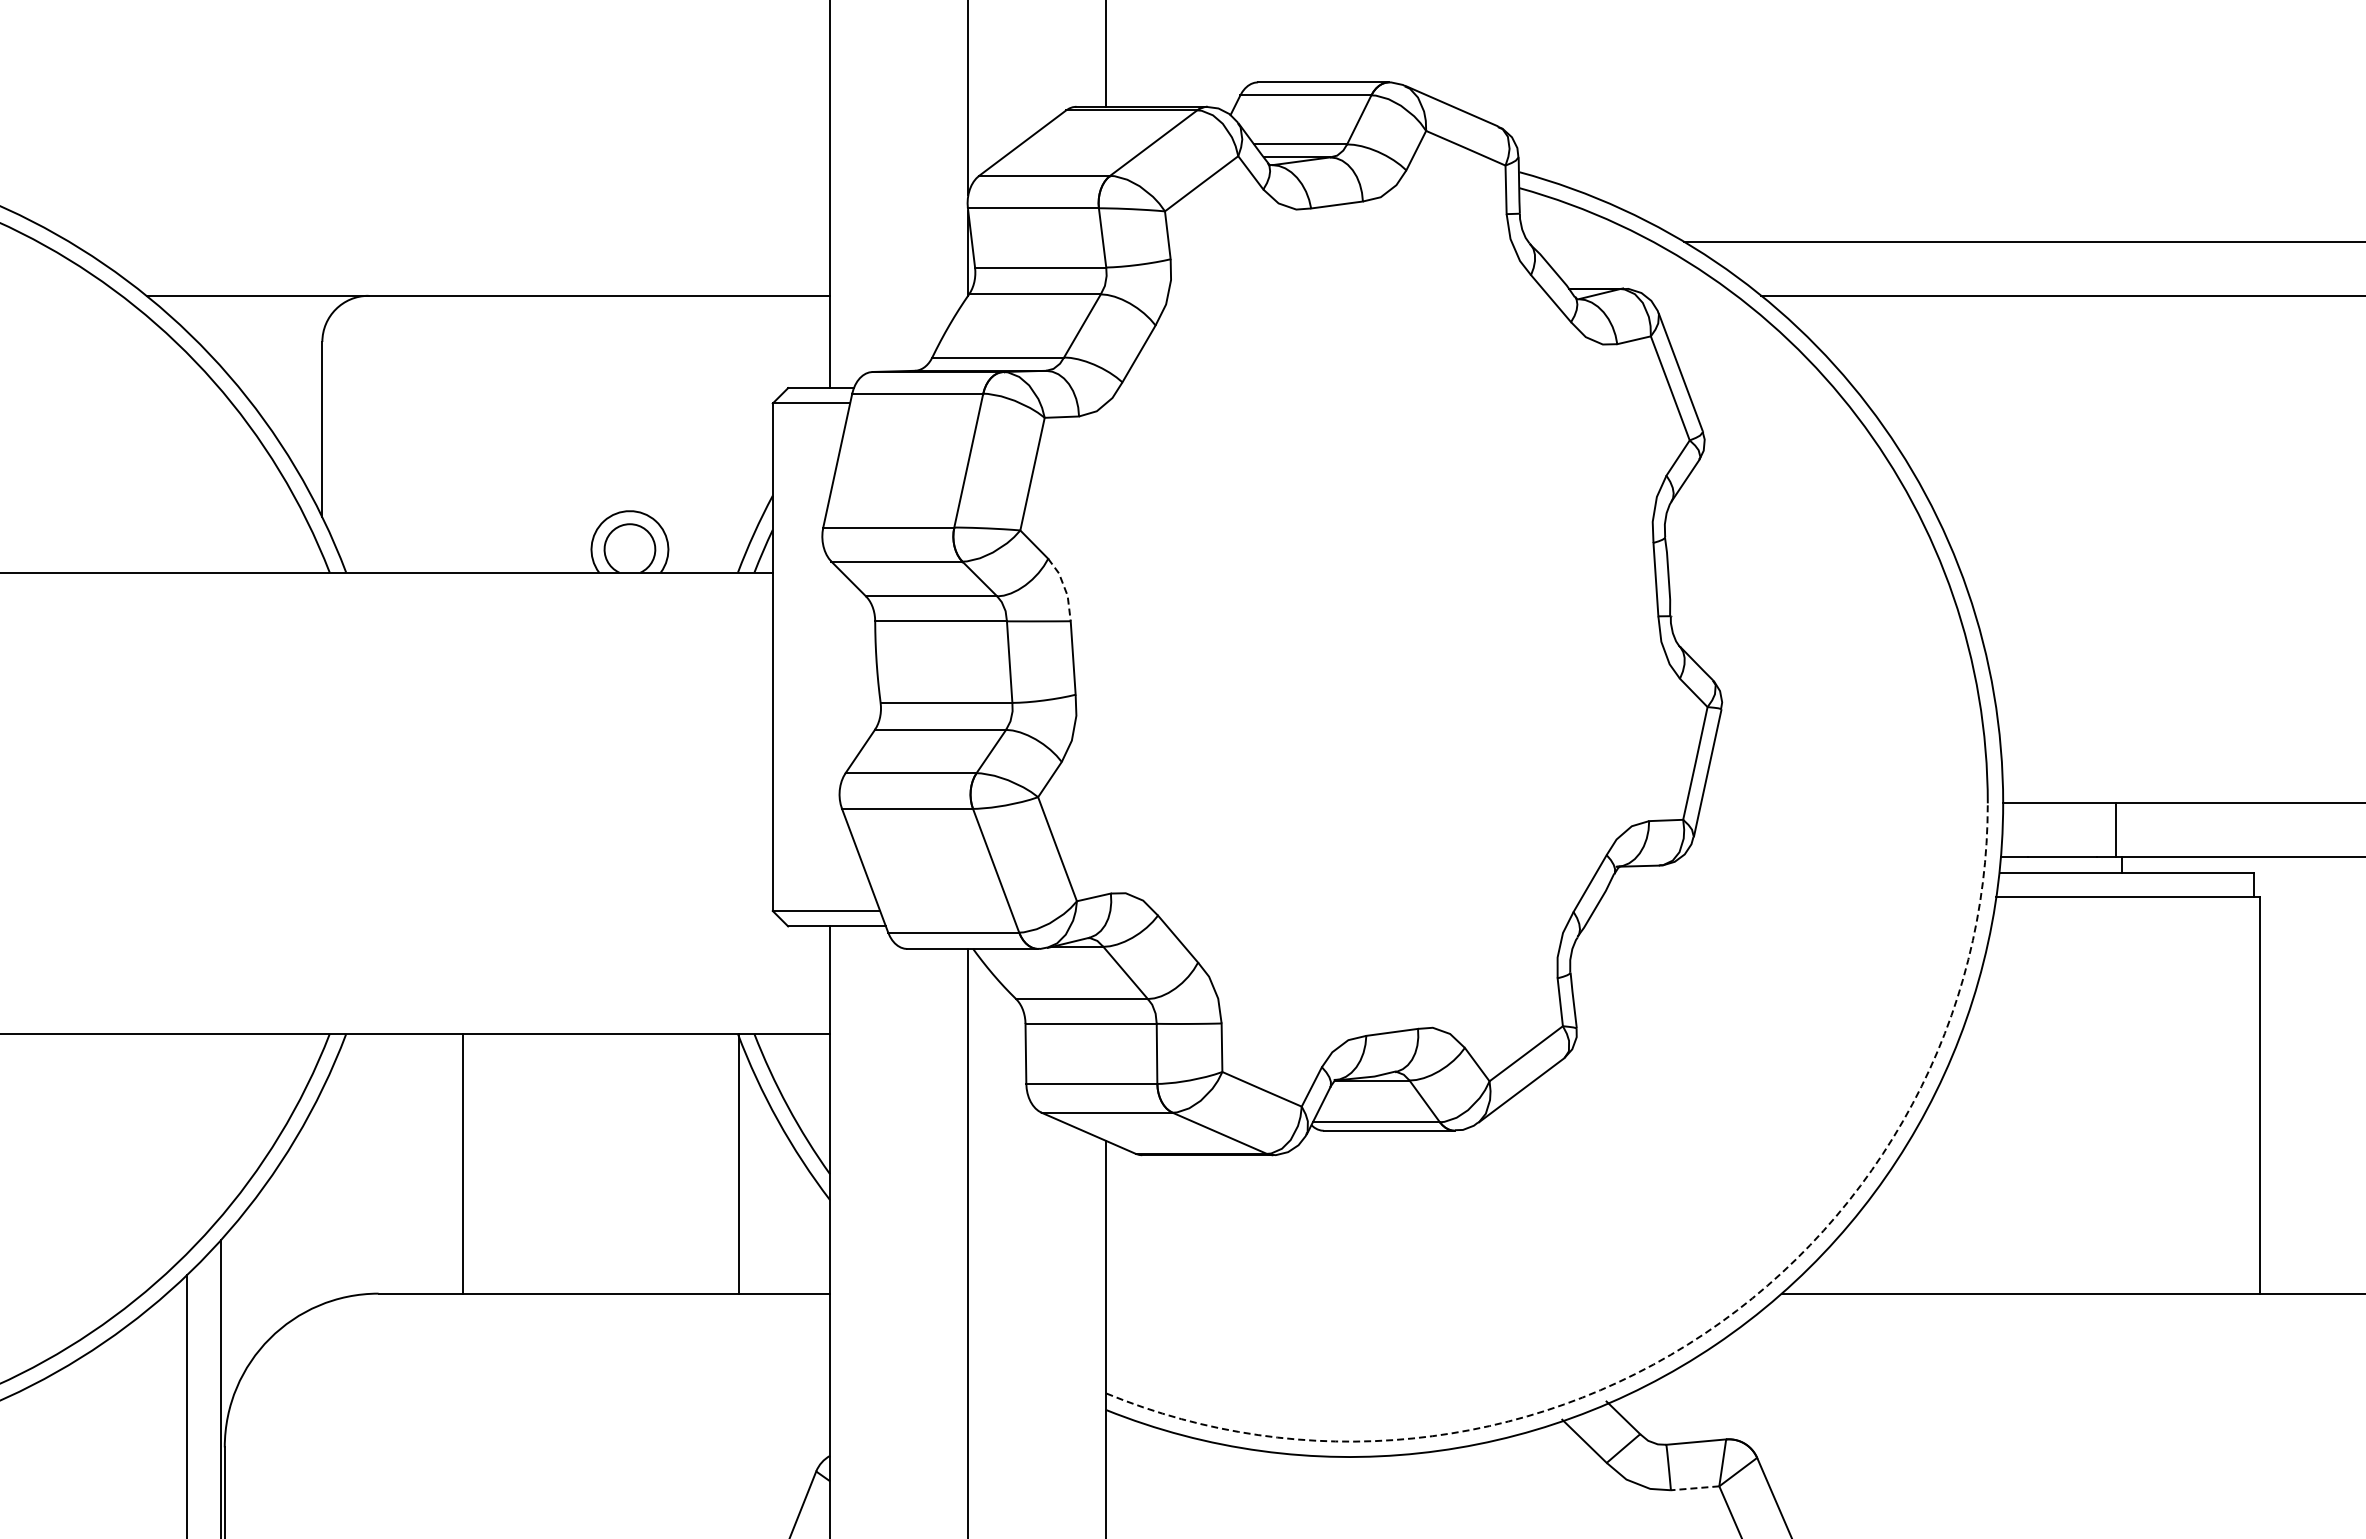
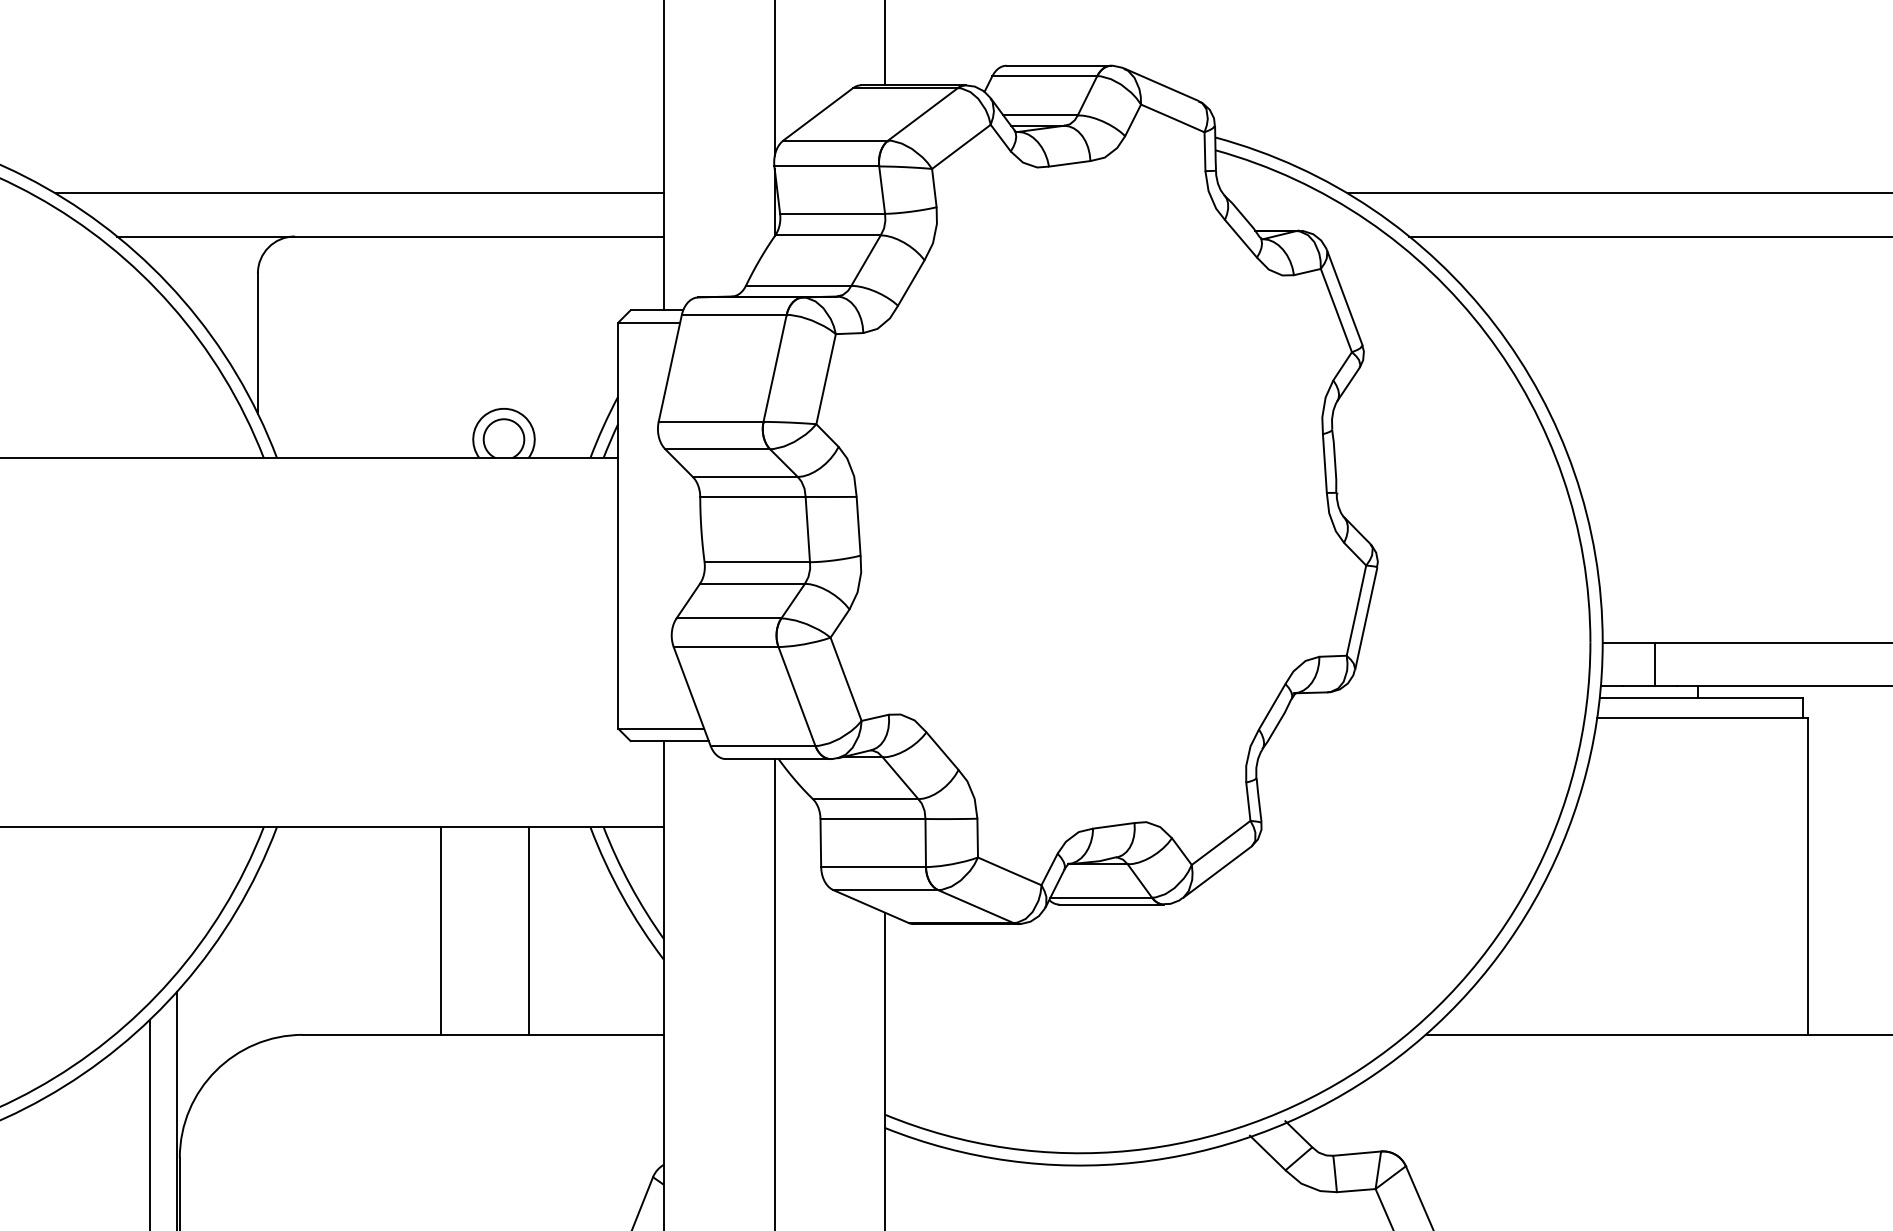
line: (449, 242) -> (359, 193), added
line: (1064, 588) -> (851, 470), dashed -> solid
line: (2115, 830) -> (1654, 664), moved
line: (463, 1163) -> (441, 930), moved
line: (738, 1163) -> (528, 930), moved
arc: (1704, 1333) -> (1363, 1066), dashed -> solid
line: (1694, 1488) -> (1355, 1190), dashed -> solid

